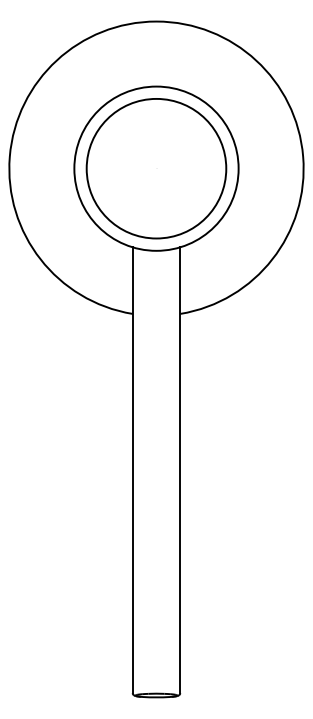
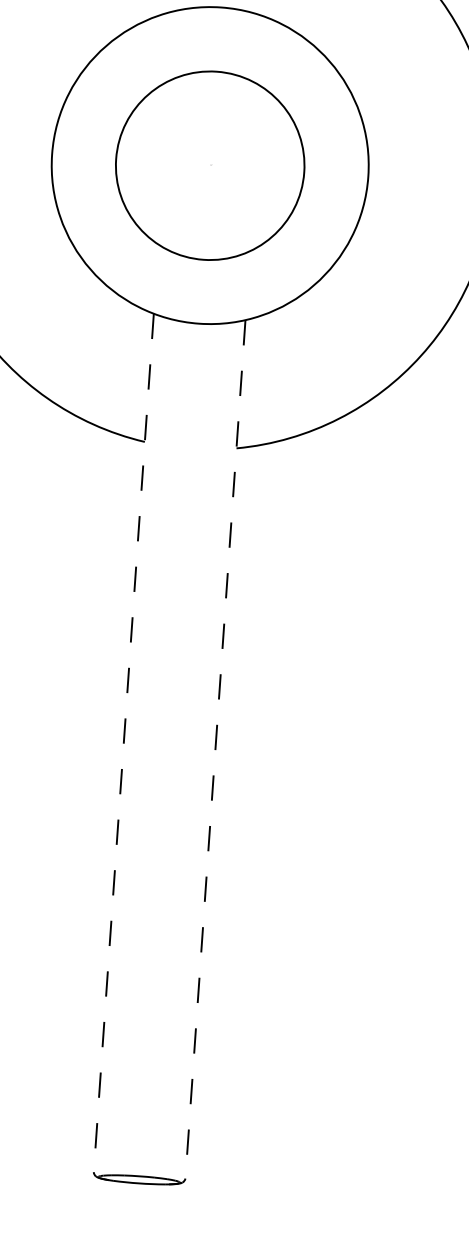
circle: (156, 168) -> (210, 165), size x0.7
line: (132, 470) -> (123, 743), solid -> dashed
line: (180, 470) -> (215, 749), solid -> dashed

